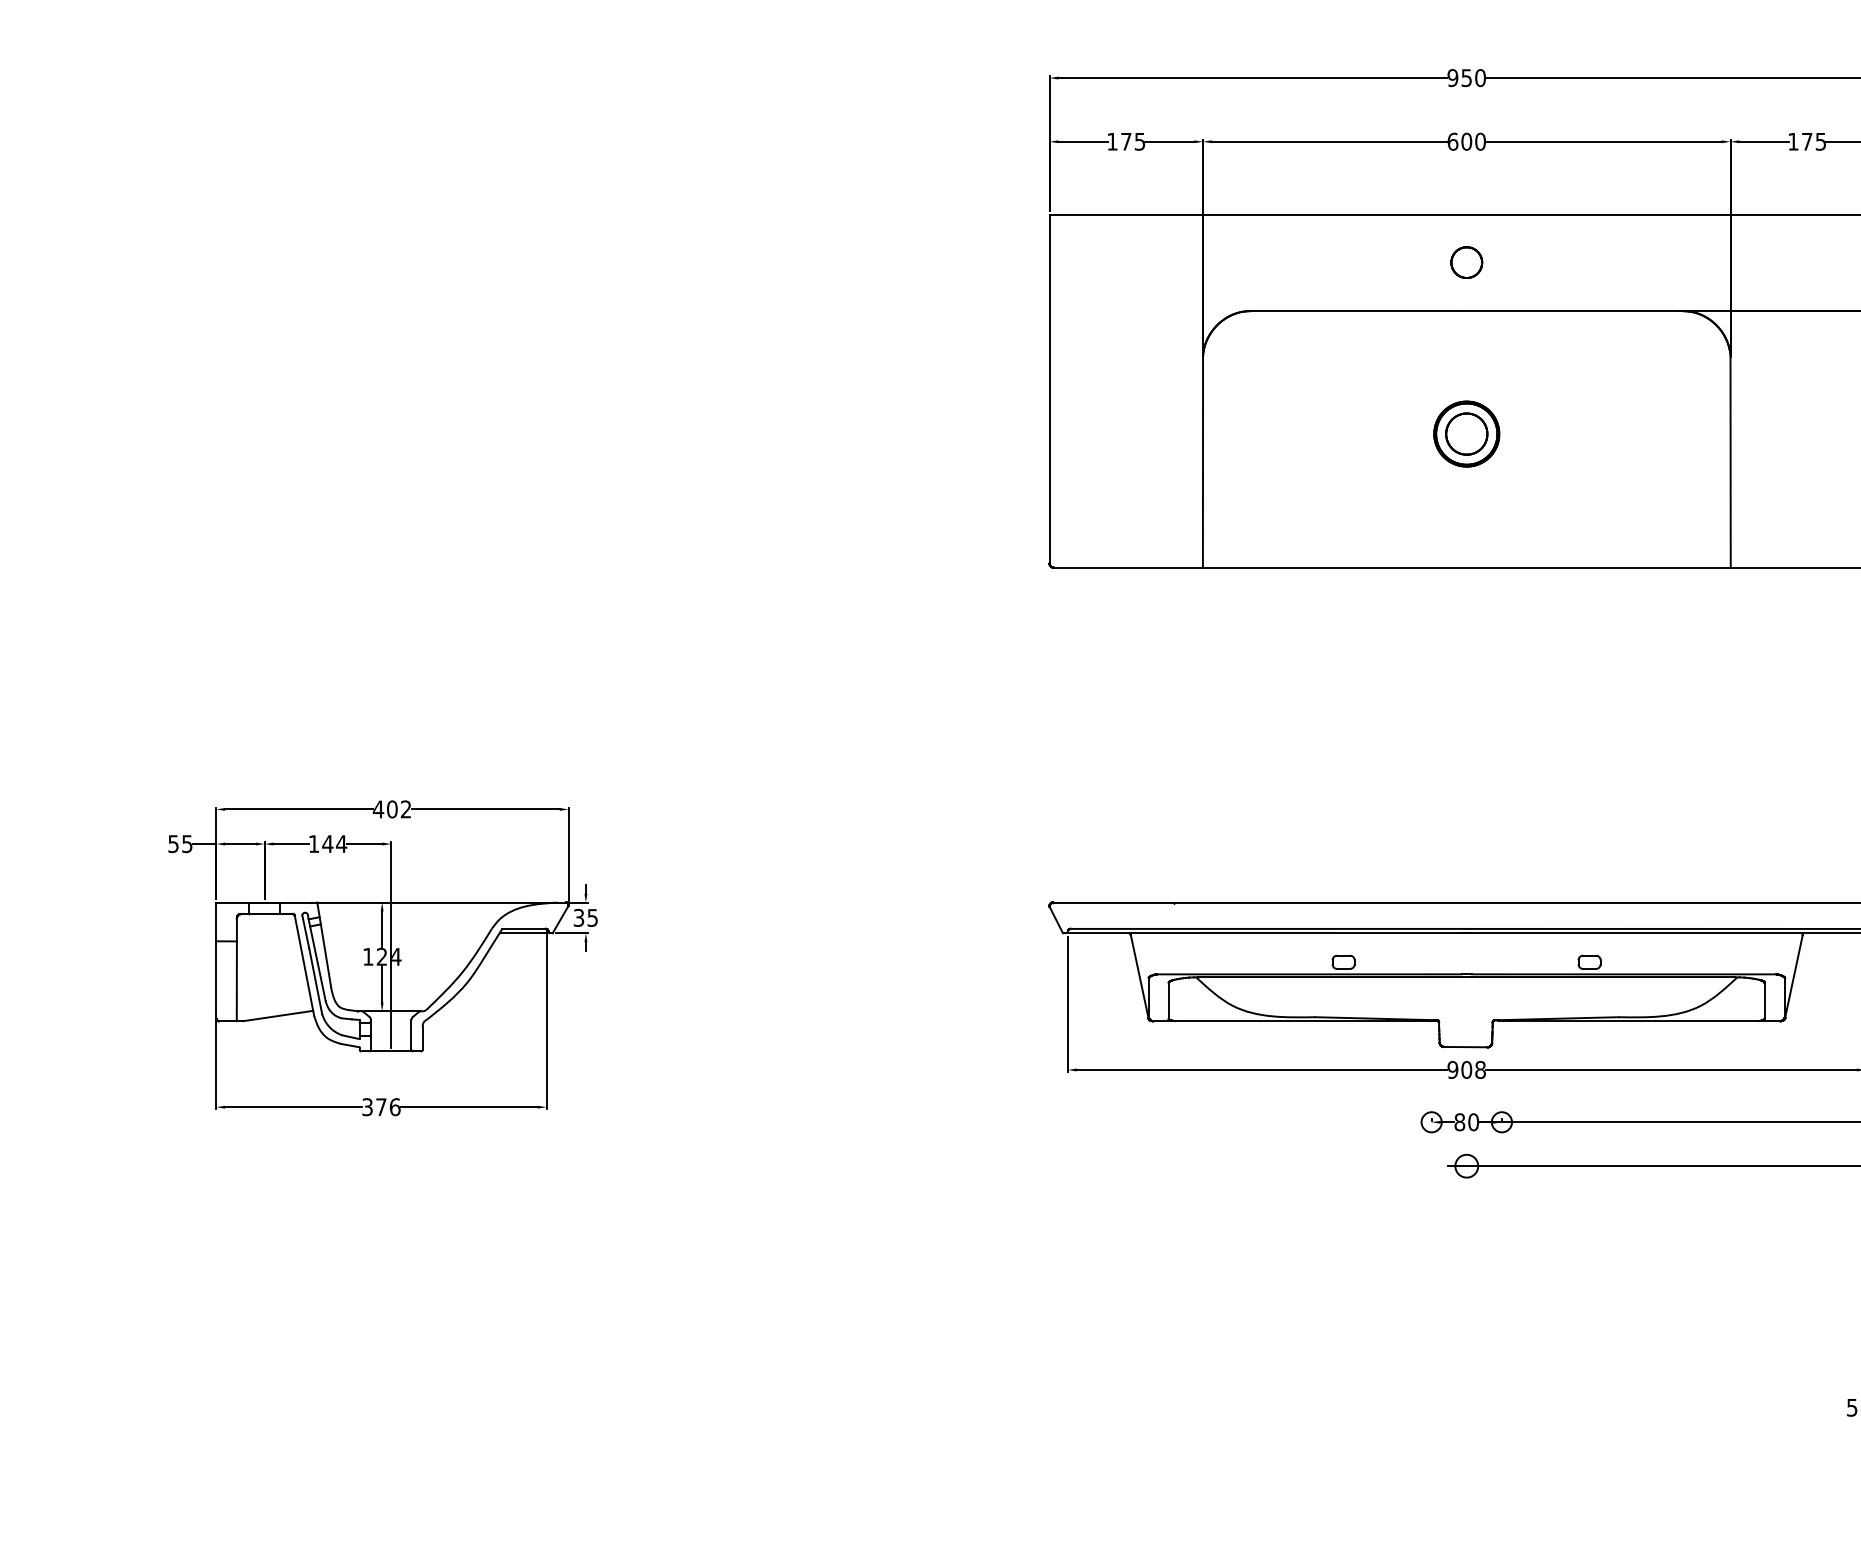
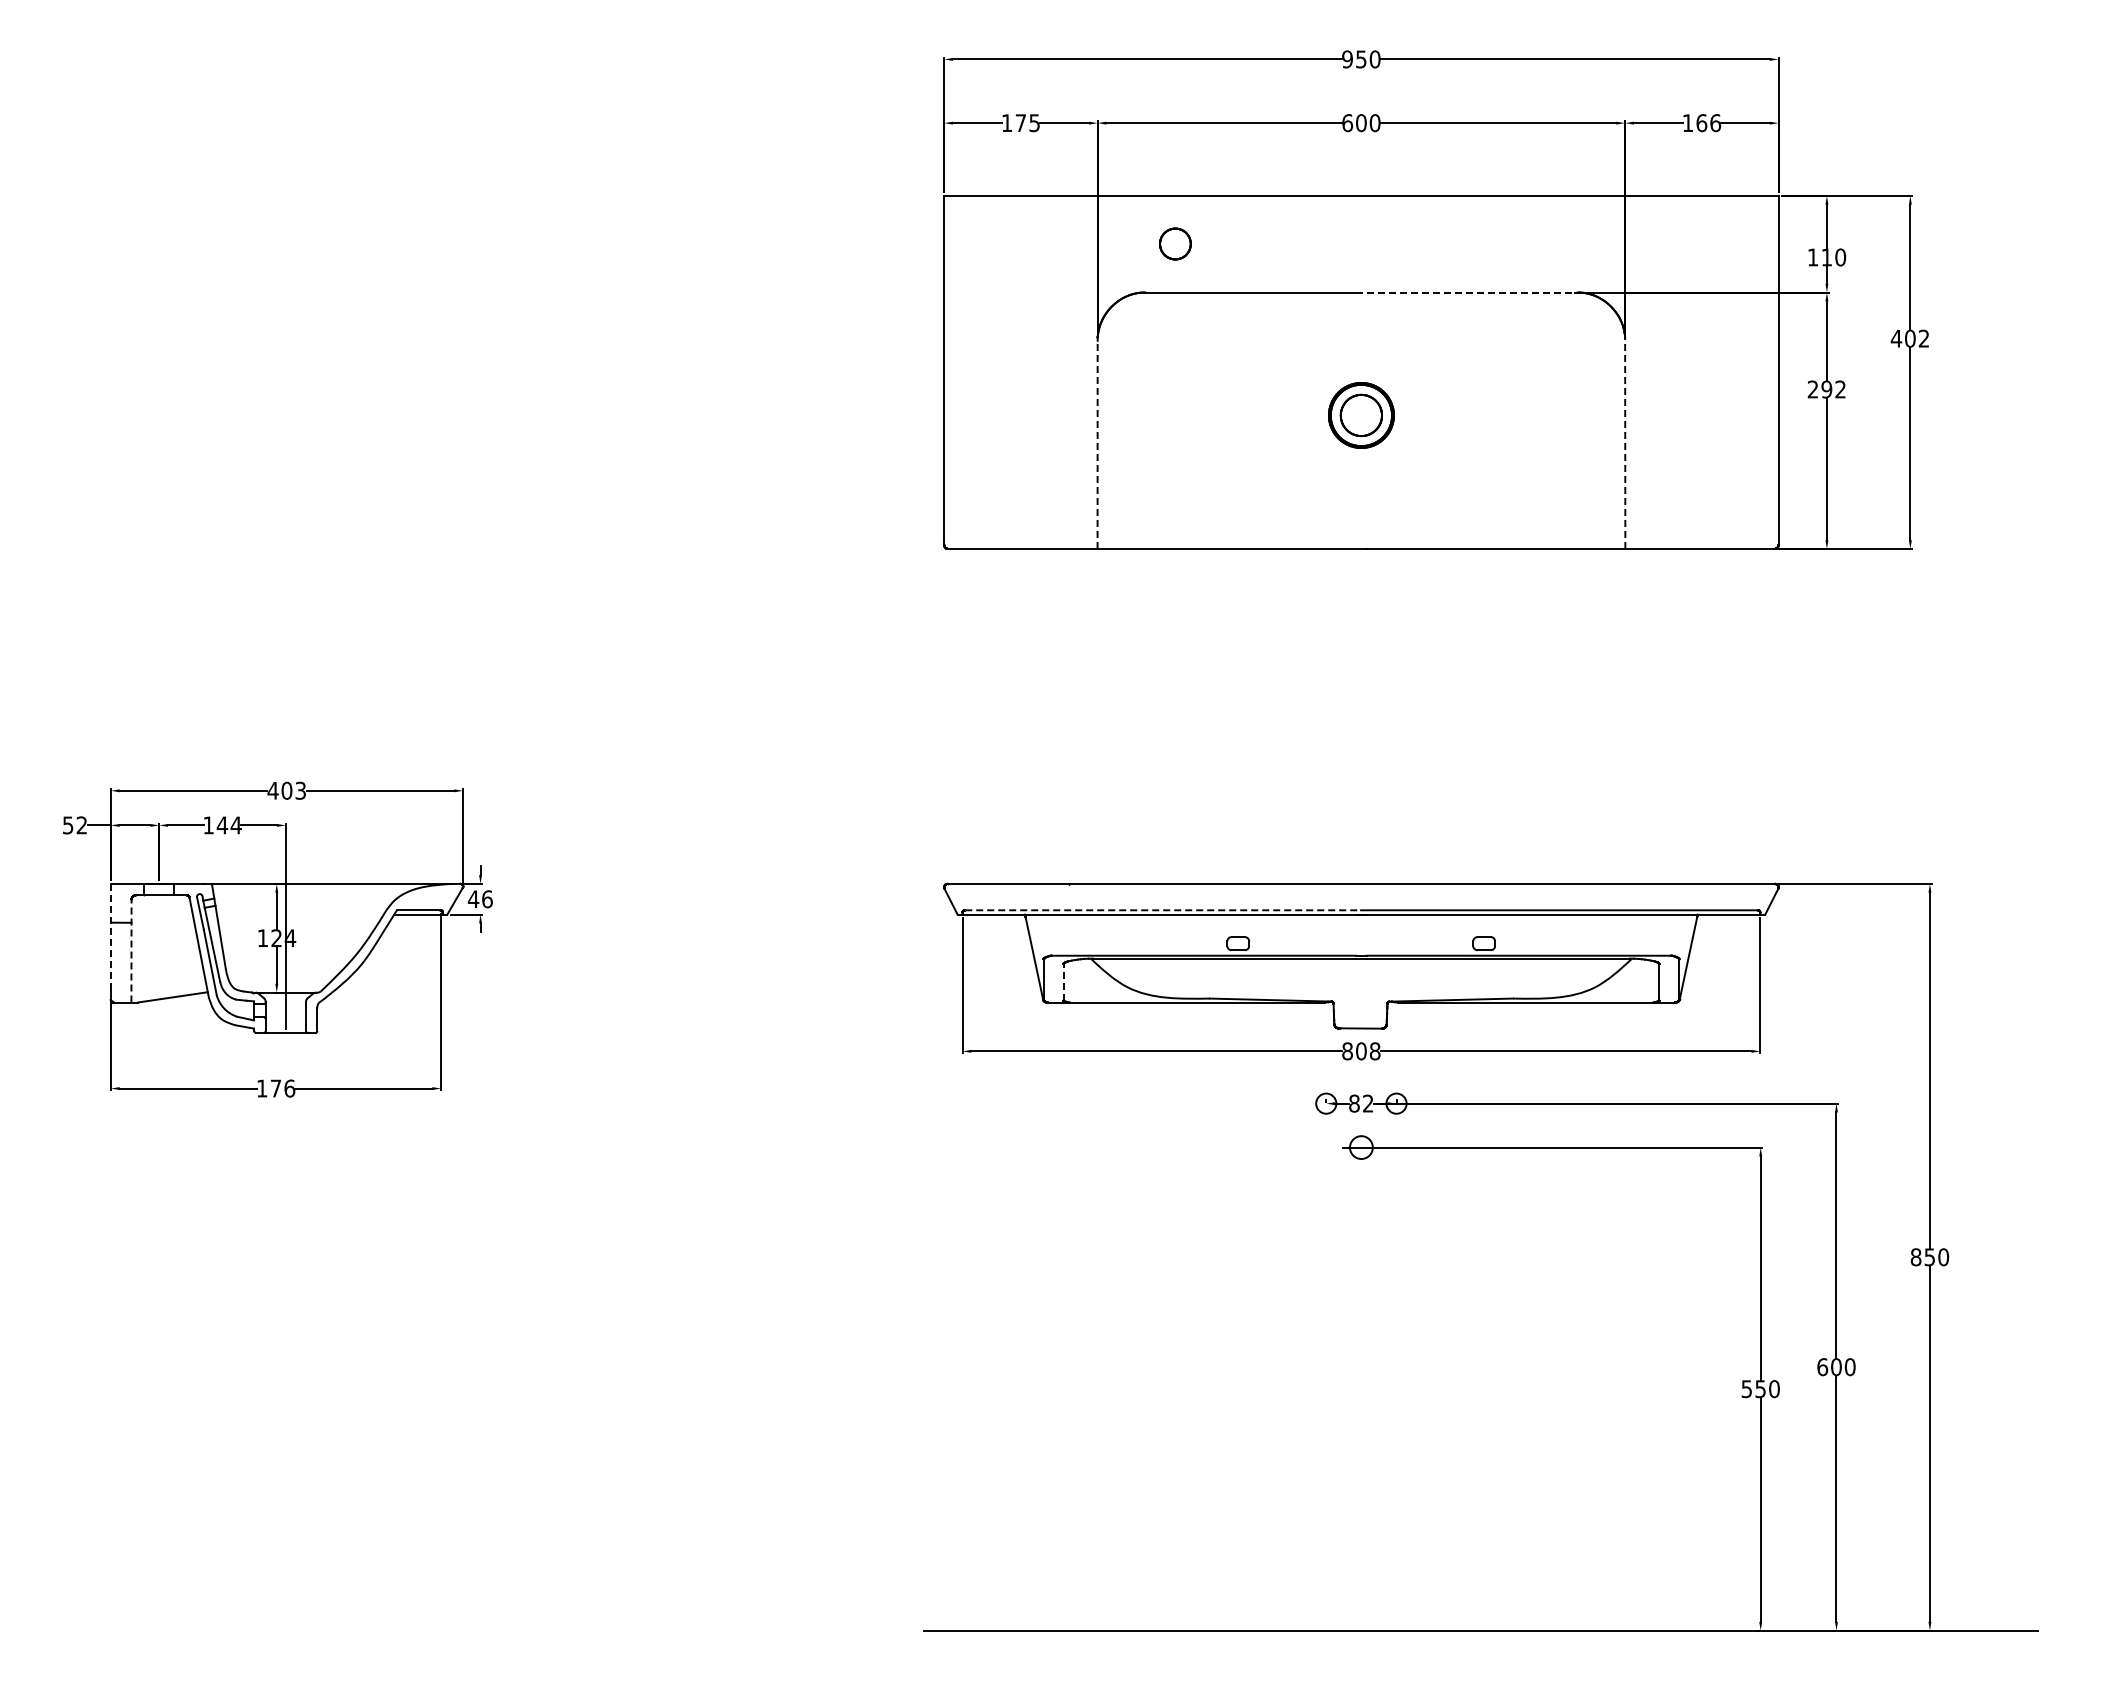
text: (1813, 142) -> (1708, 123), 175 -> 166
part: (1466, 262) -> (1175, 243), moved
line: (1571, 311) -> (1466, 292), solid -> dashed
line: (1730, 461) -> (1625, 442), solid -> dashed
line: (1202, 463) -> (1097, 444), solid -> dashed
text: (405, 809) -> (300, 790), 402 -> 403
text: (186, 844) -> (81, 825), 55 -> 52
text: (584, 918) -> (479, 899), 35 -> 46
line: (1268, 929) -> (1163, 910), solid -> dashed
line: (215, 955) -> (110, 936), solid -> dashed
line: (236, 969) -> (131, 950), solid -> dashed
line: (1168, 1000) -> (1063, 981), solid -> dashed
text: (1452, 1070) -> (1347, 1051), 908 -> 808
text: (367, 1107) -> (262, 1088), 376 -> 176
text: (1472, 1122) -> (1367, 1103), 80 -> 82

